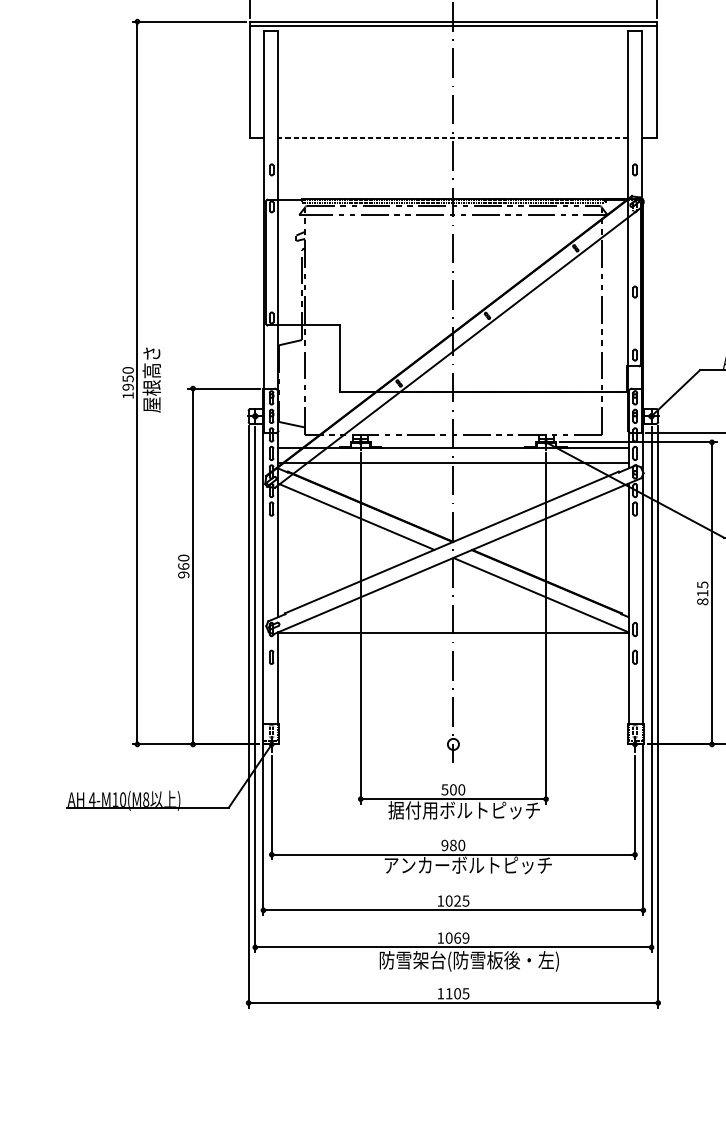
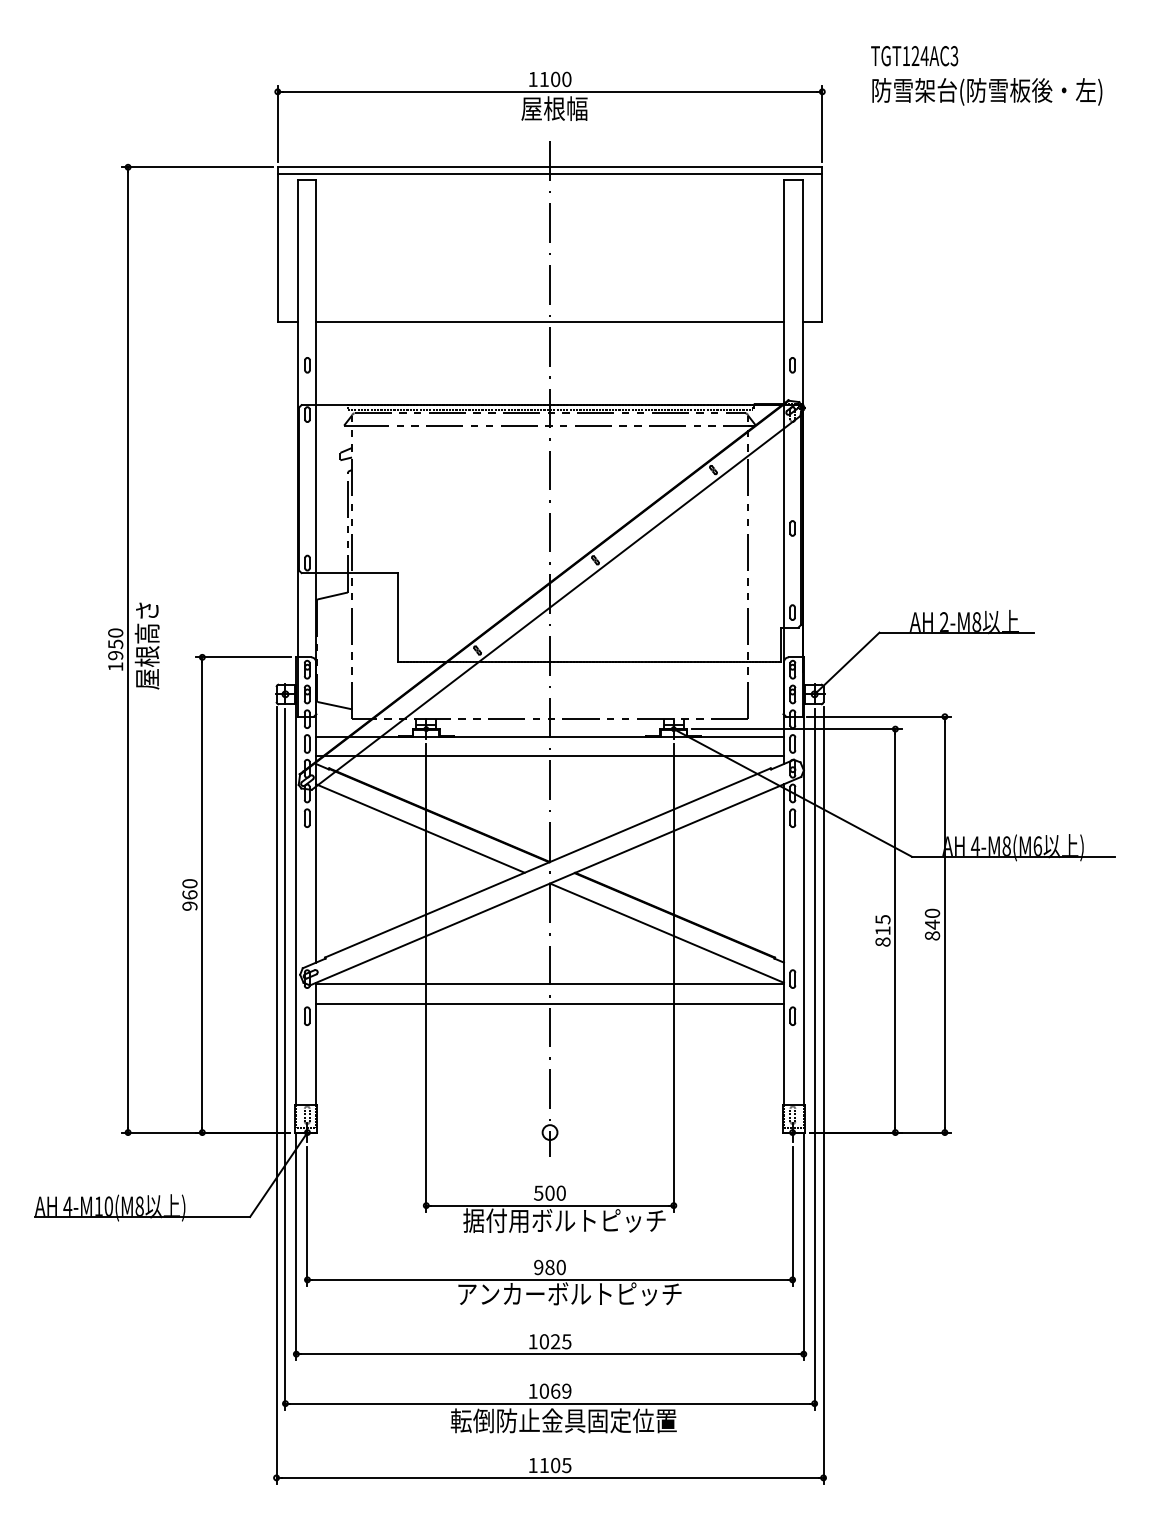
line: (453, 137) -> (550, 322), dashed -> solid
line: (453, 647) -> (549, 1003), added
text: (468, 961) -> (570, 1422), 防雪架台(防雪板後・左) -> 転倒防止金具固定位置

